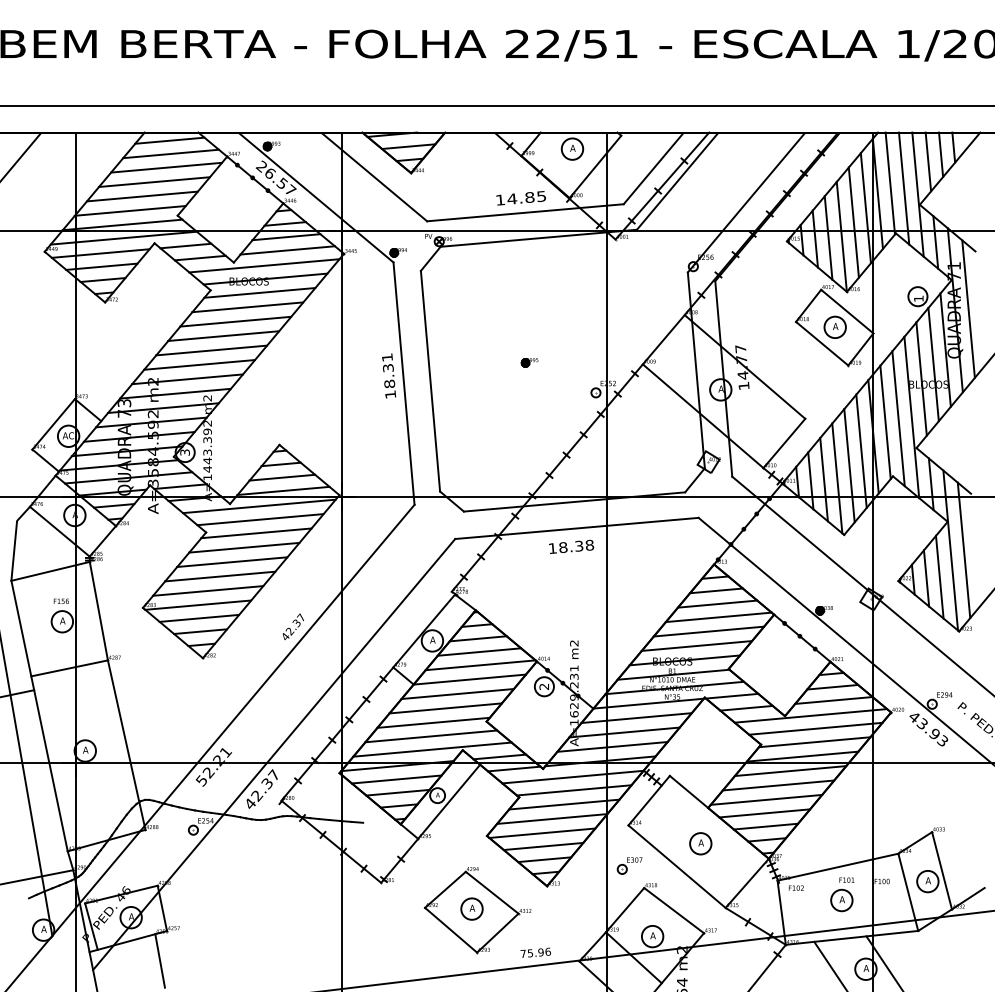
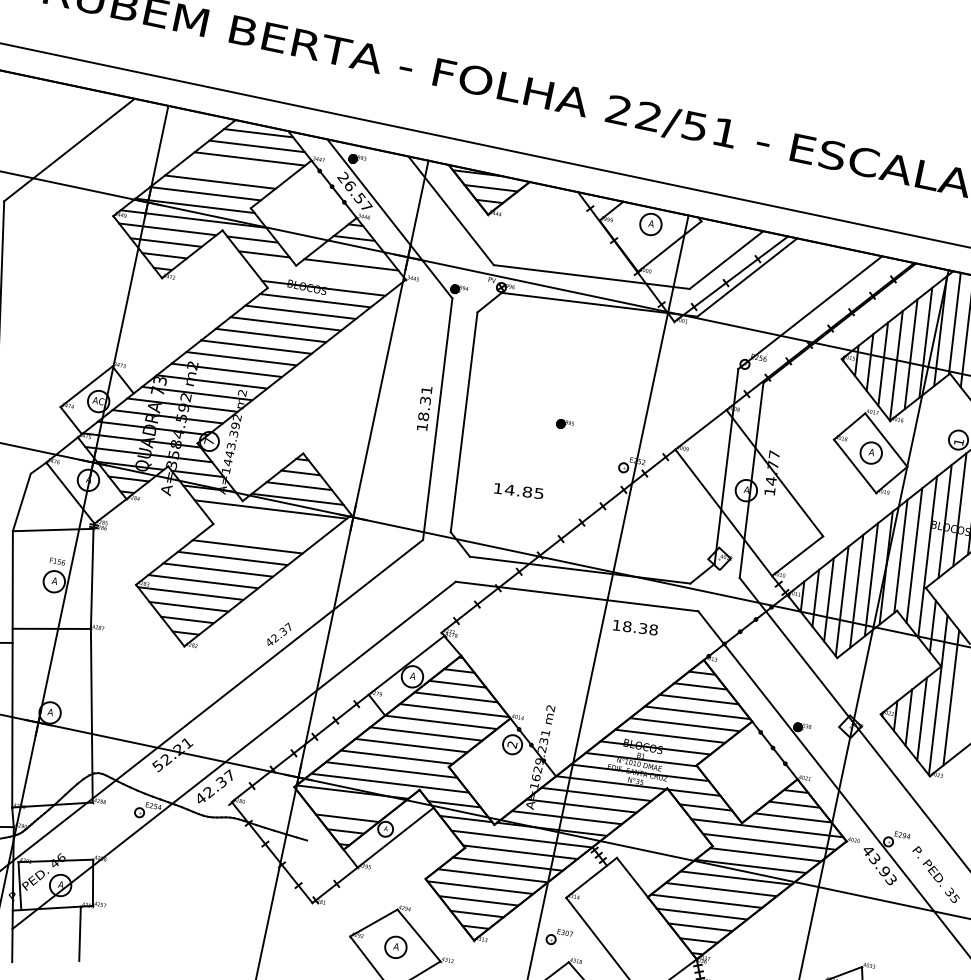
line: (154, 181) -> (235, 169), removed
text: (520, 198) -> (518, 491), moved
line: (286, 237) -> (352, 251), removed
line: (264, 265) -> (325, 274), removed
text: (184, 452) -> (208, 441), 3 -> 7
line: (260, 519) -> (269, 522), removed
line: (256, 533) -> (262, 535), removed
text: (571, 546) -> (635, 627), moved
line: (396, 779) -> (348, 805), removed
part: (700, 843) -> (633, 930), removed

